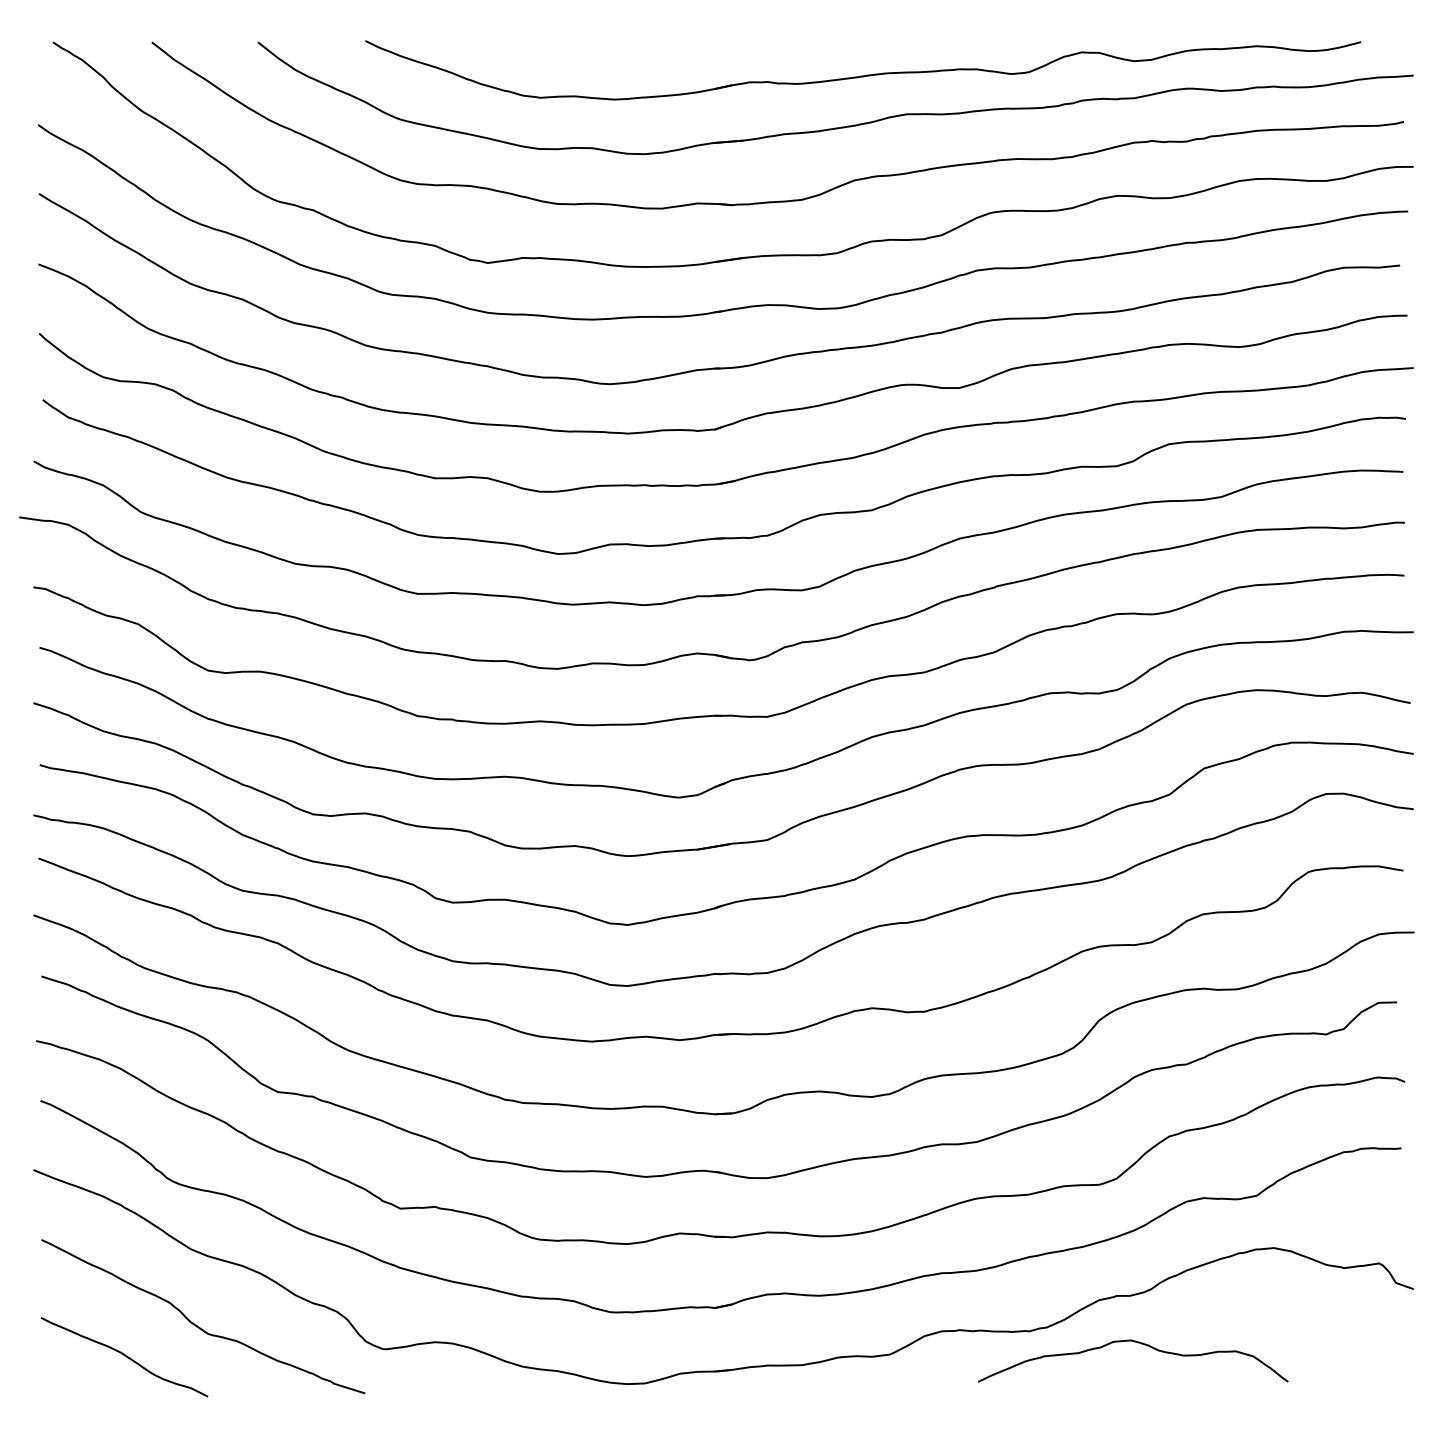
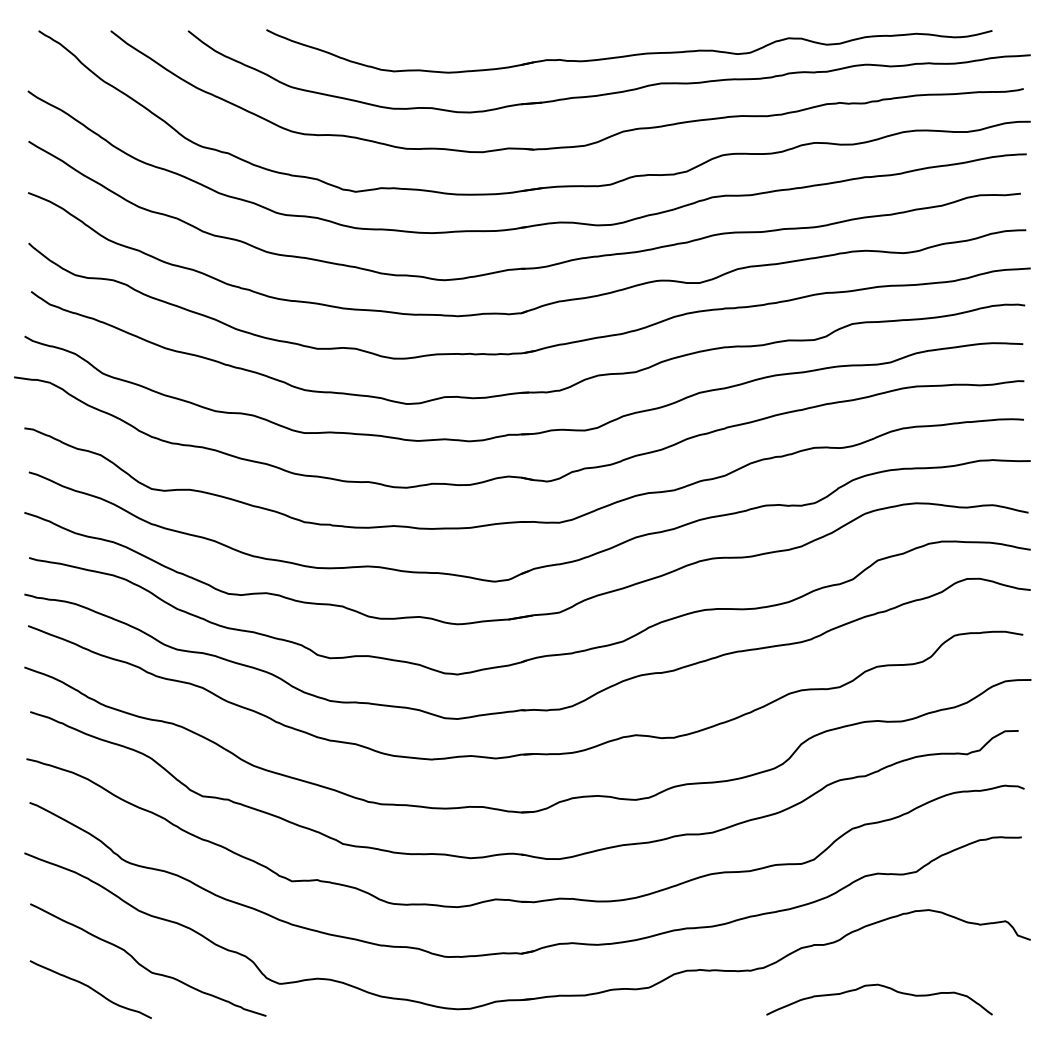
curve: (1137, 1343) -> (882, 986), moved

